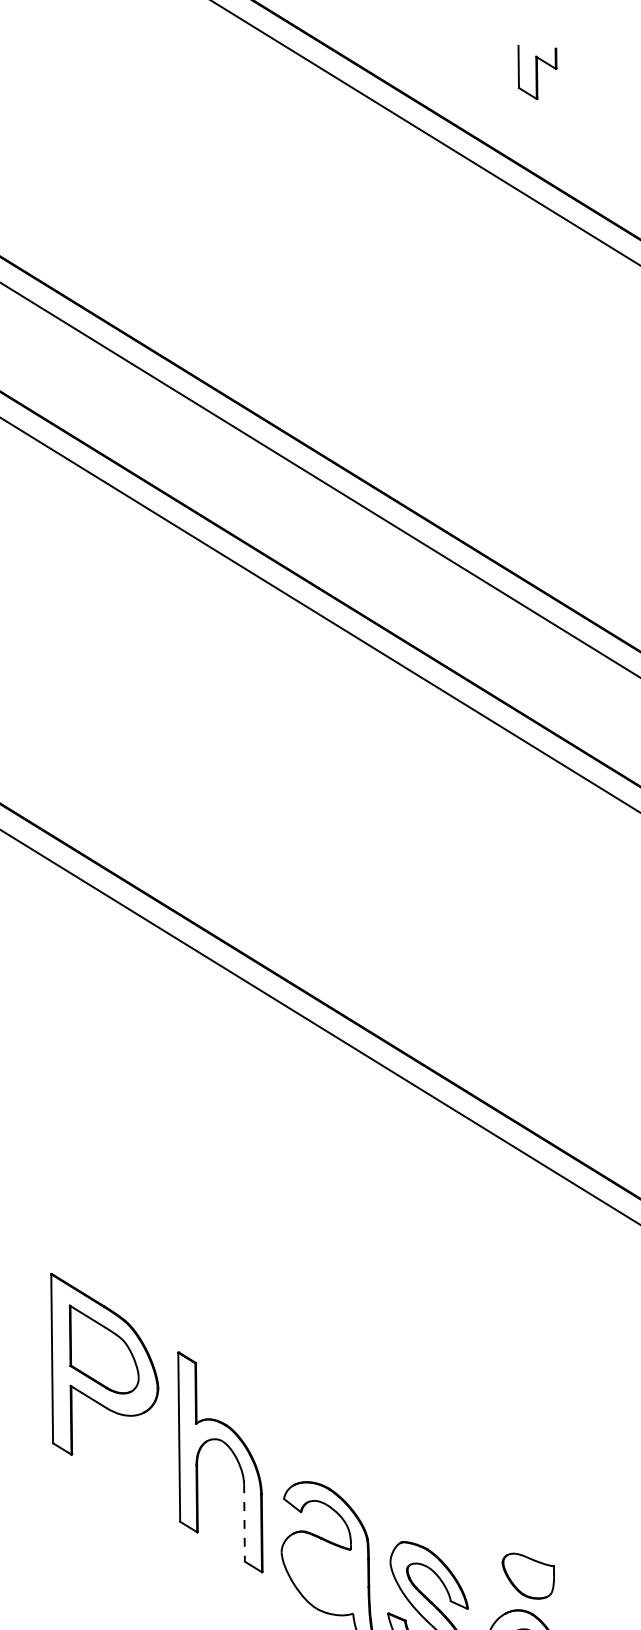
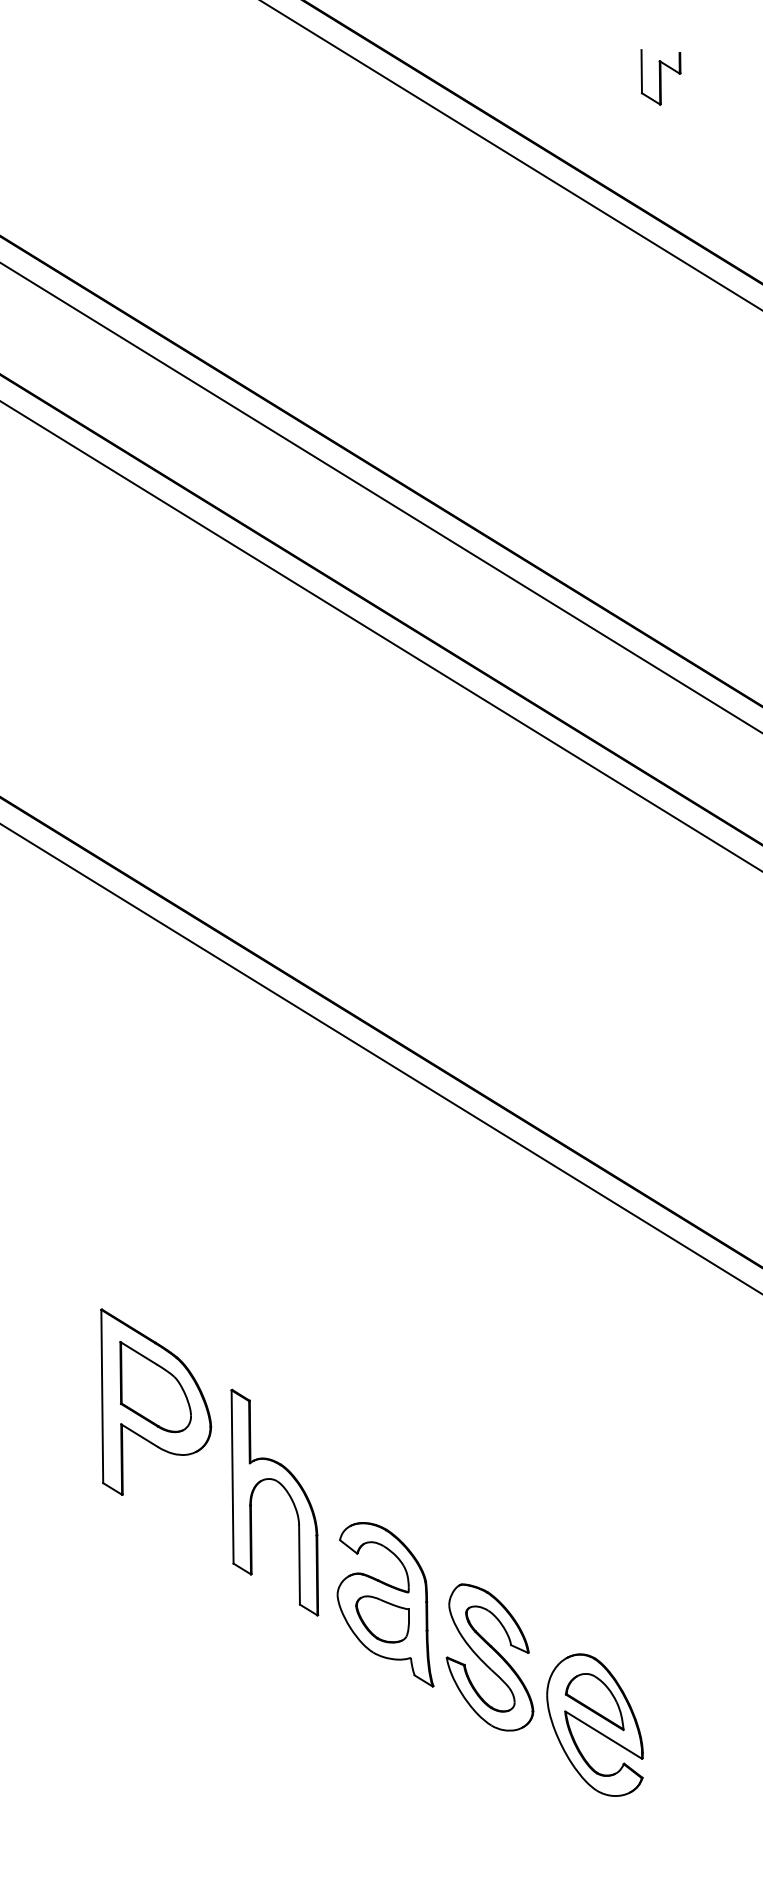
part: (537, 72) -> (660, 77), moved
line: (244, 1522) -> (299, 1564), dashed -> solid
part: (528, 1576) -> (382, 1619), moved

